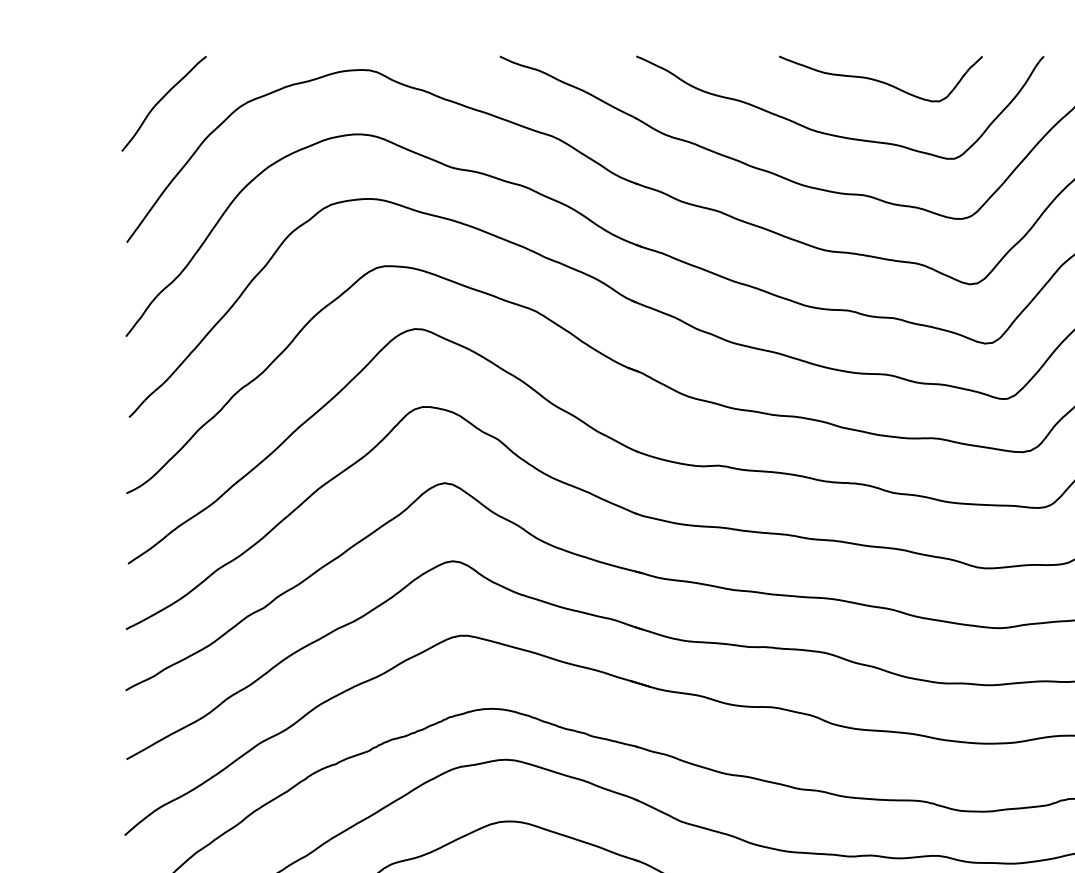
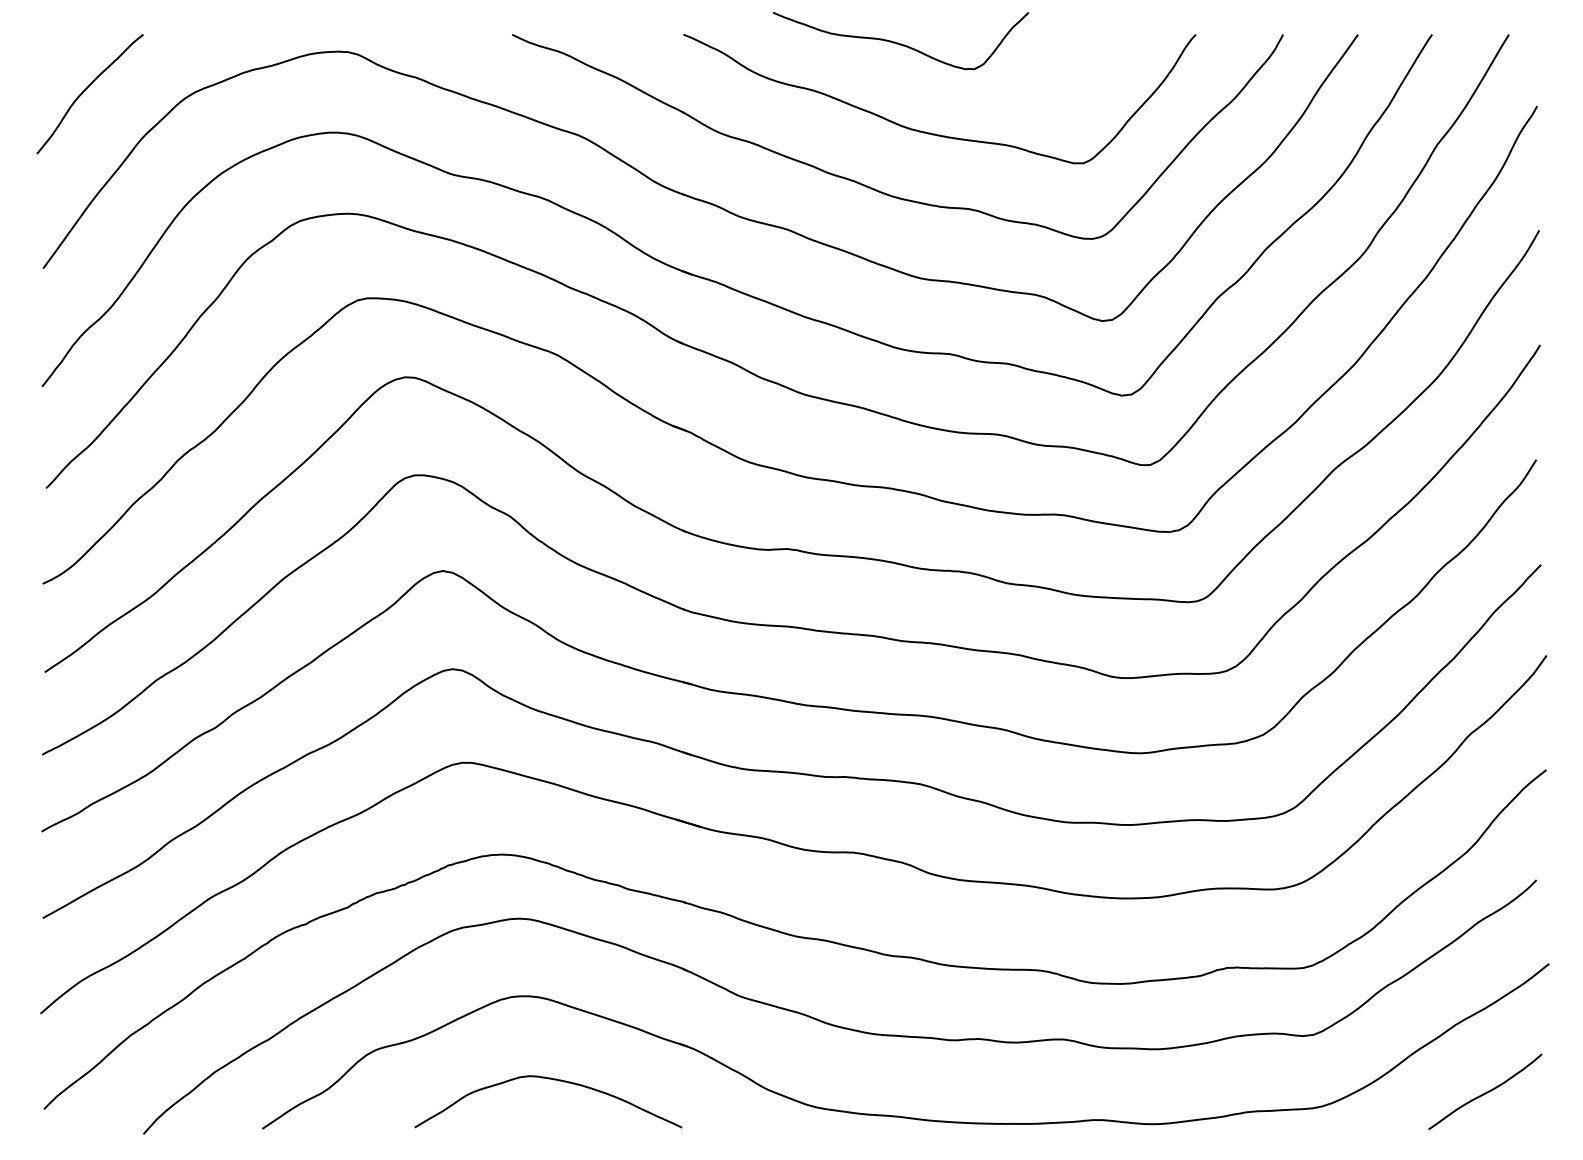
curve: (881, 80) -> (901, 43), moved

